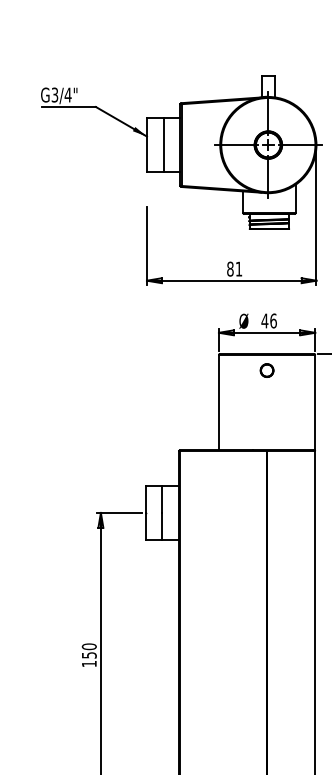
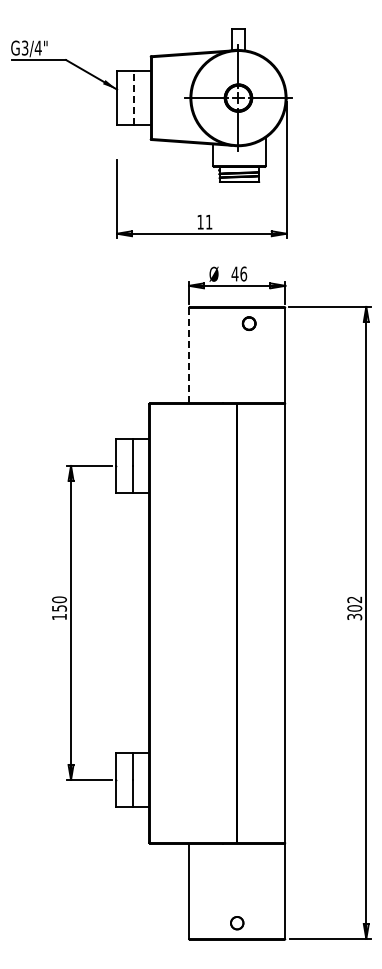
line: (163, 145) -> (133, 98), solid -> dashed
text: (230, 268) -> (200, 221), 81 -> 11
part: (266, 370) -> (248, 323), moved
line: (219, 402) -> (189, 355), solid -> dashed

